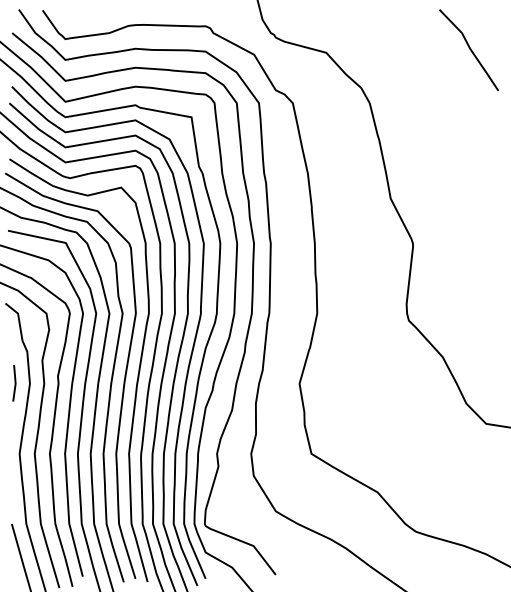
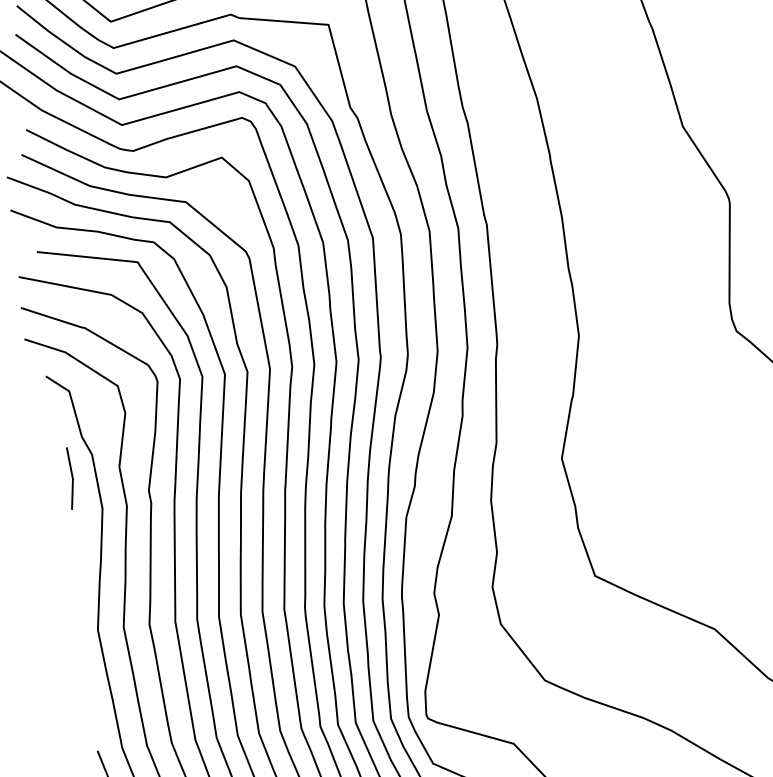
line: (14, 383) -> (70, 478), moved

